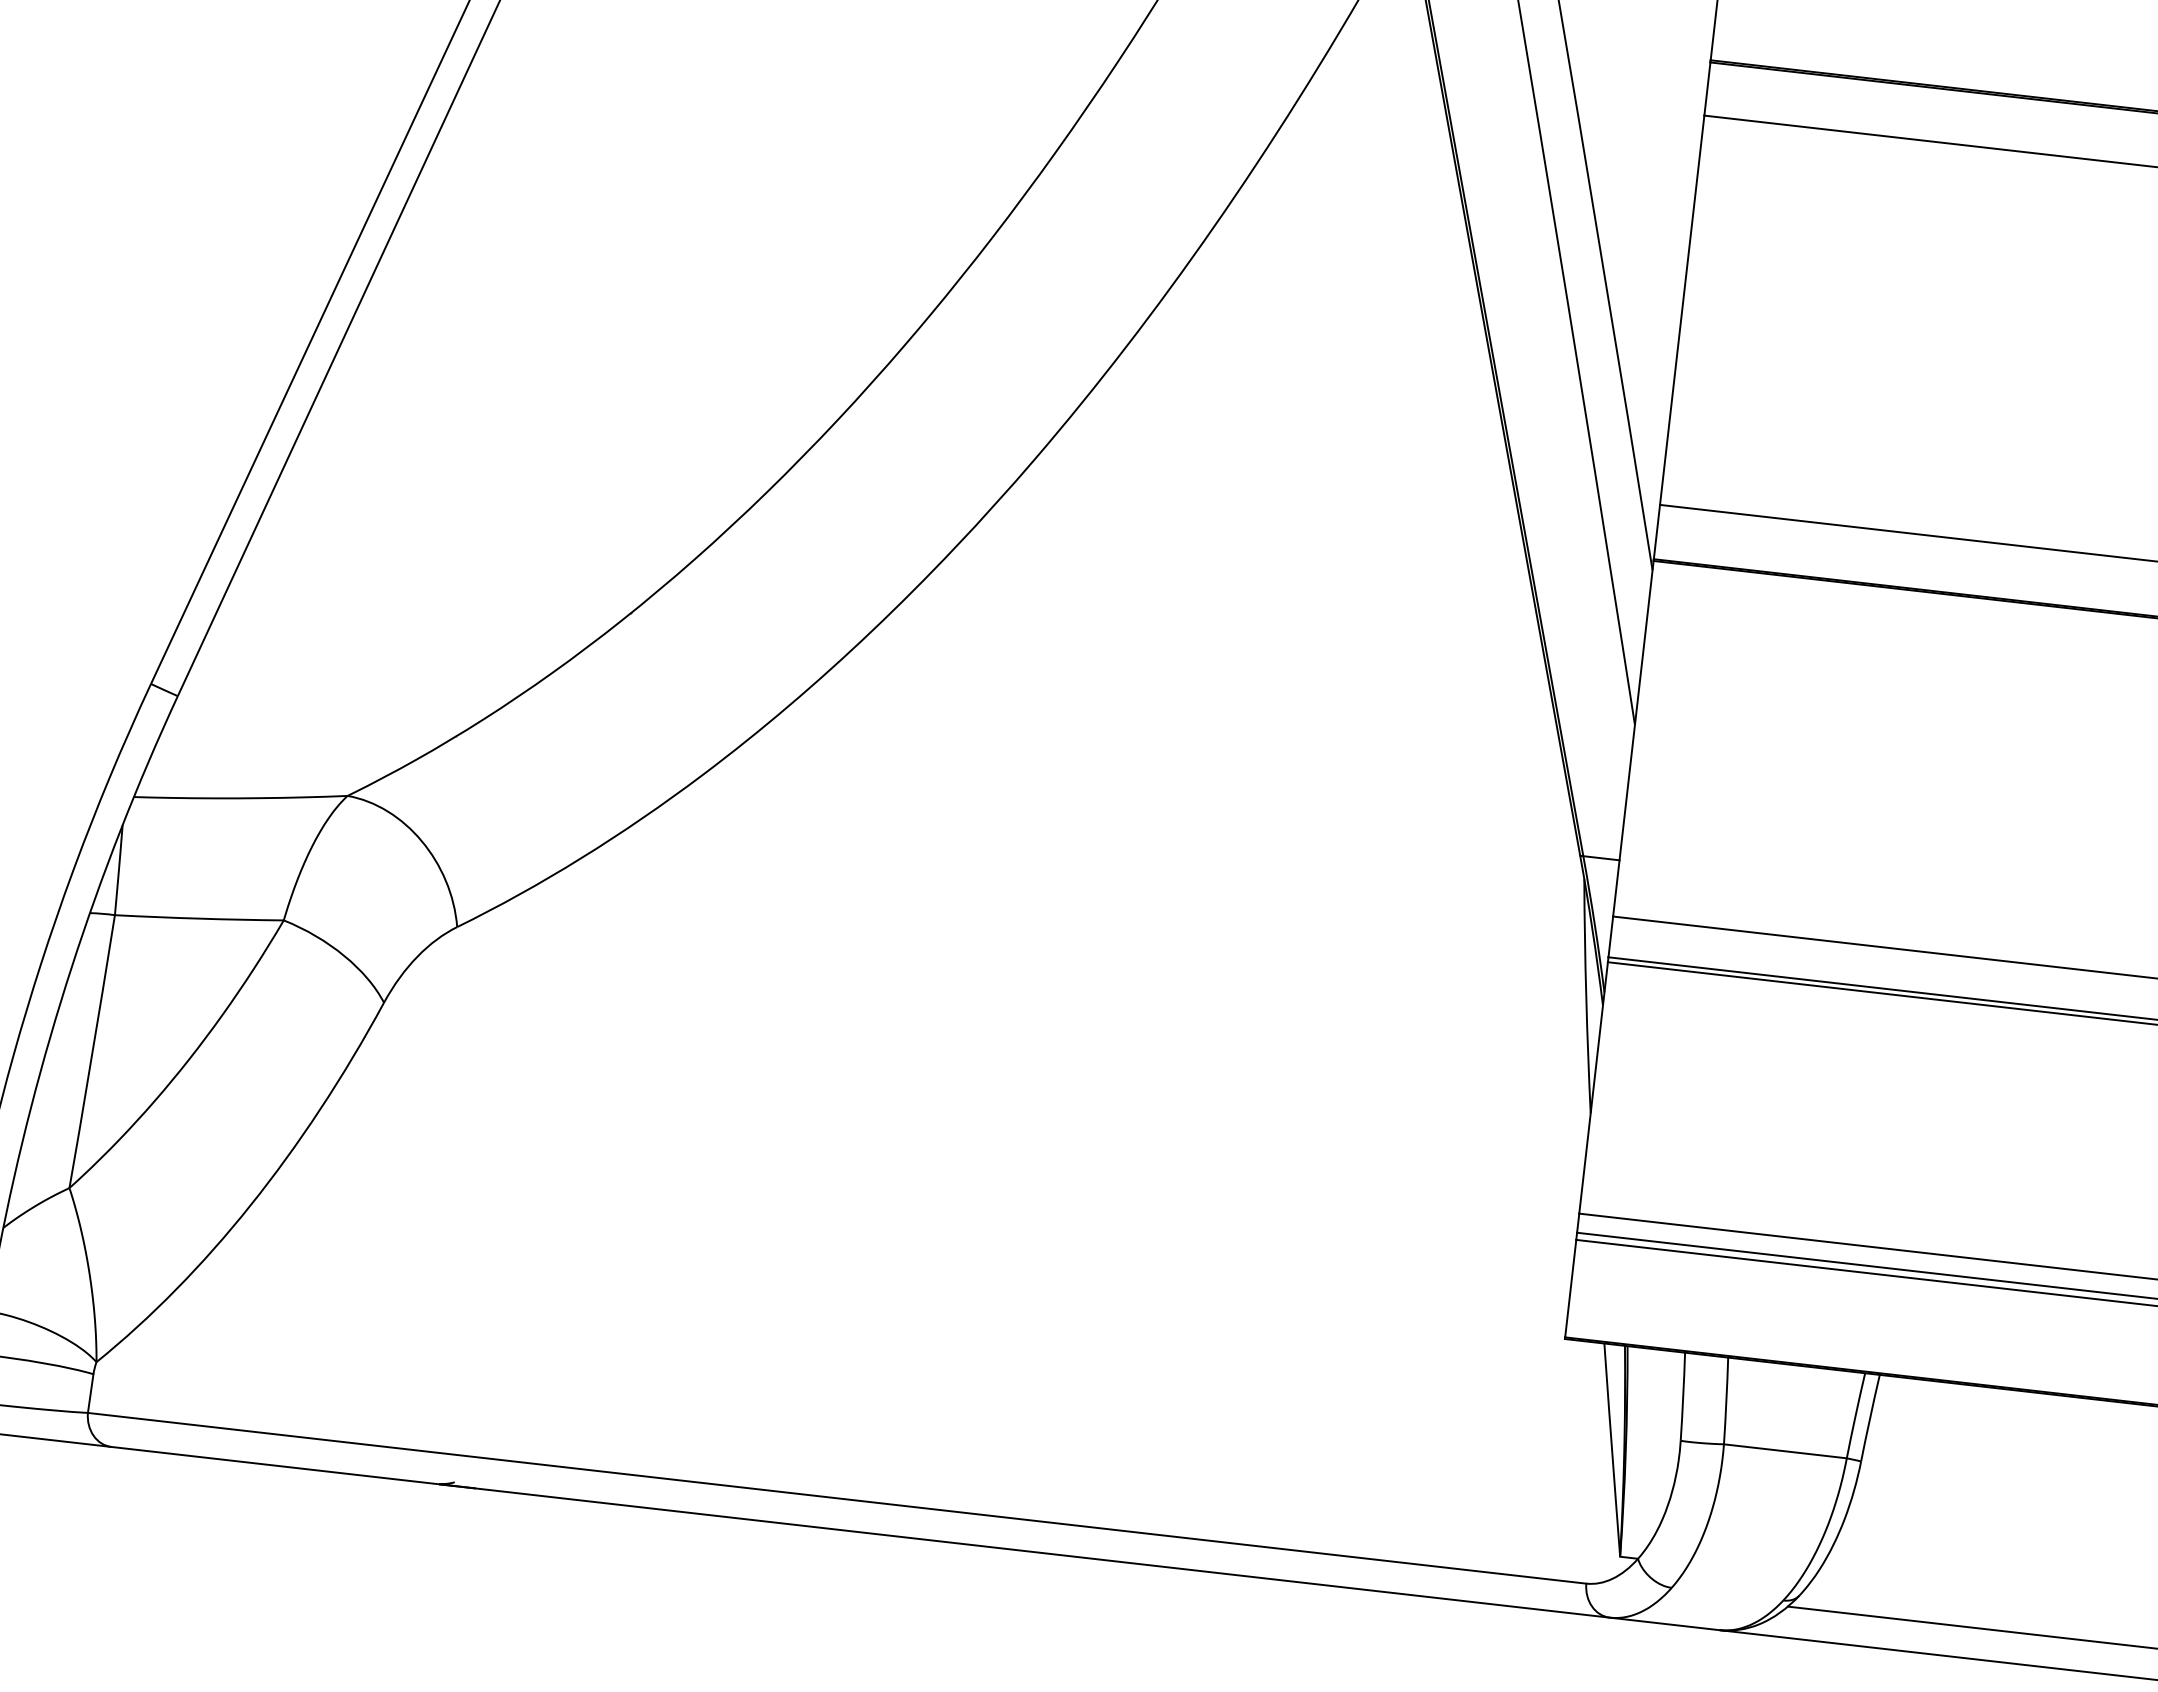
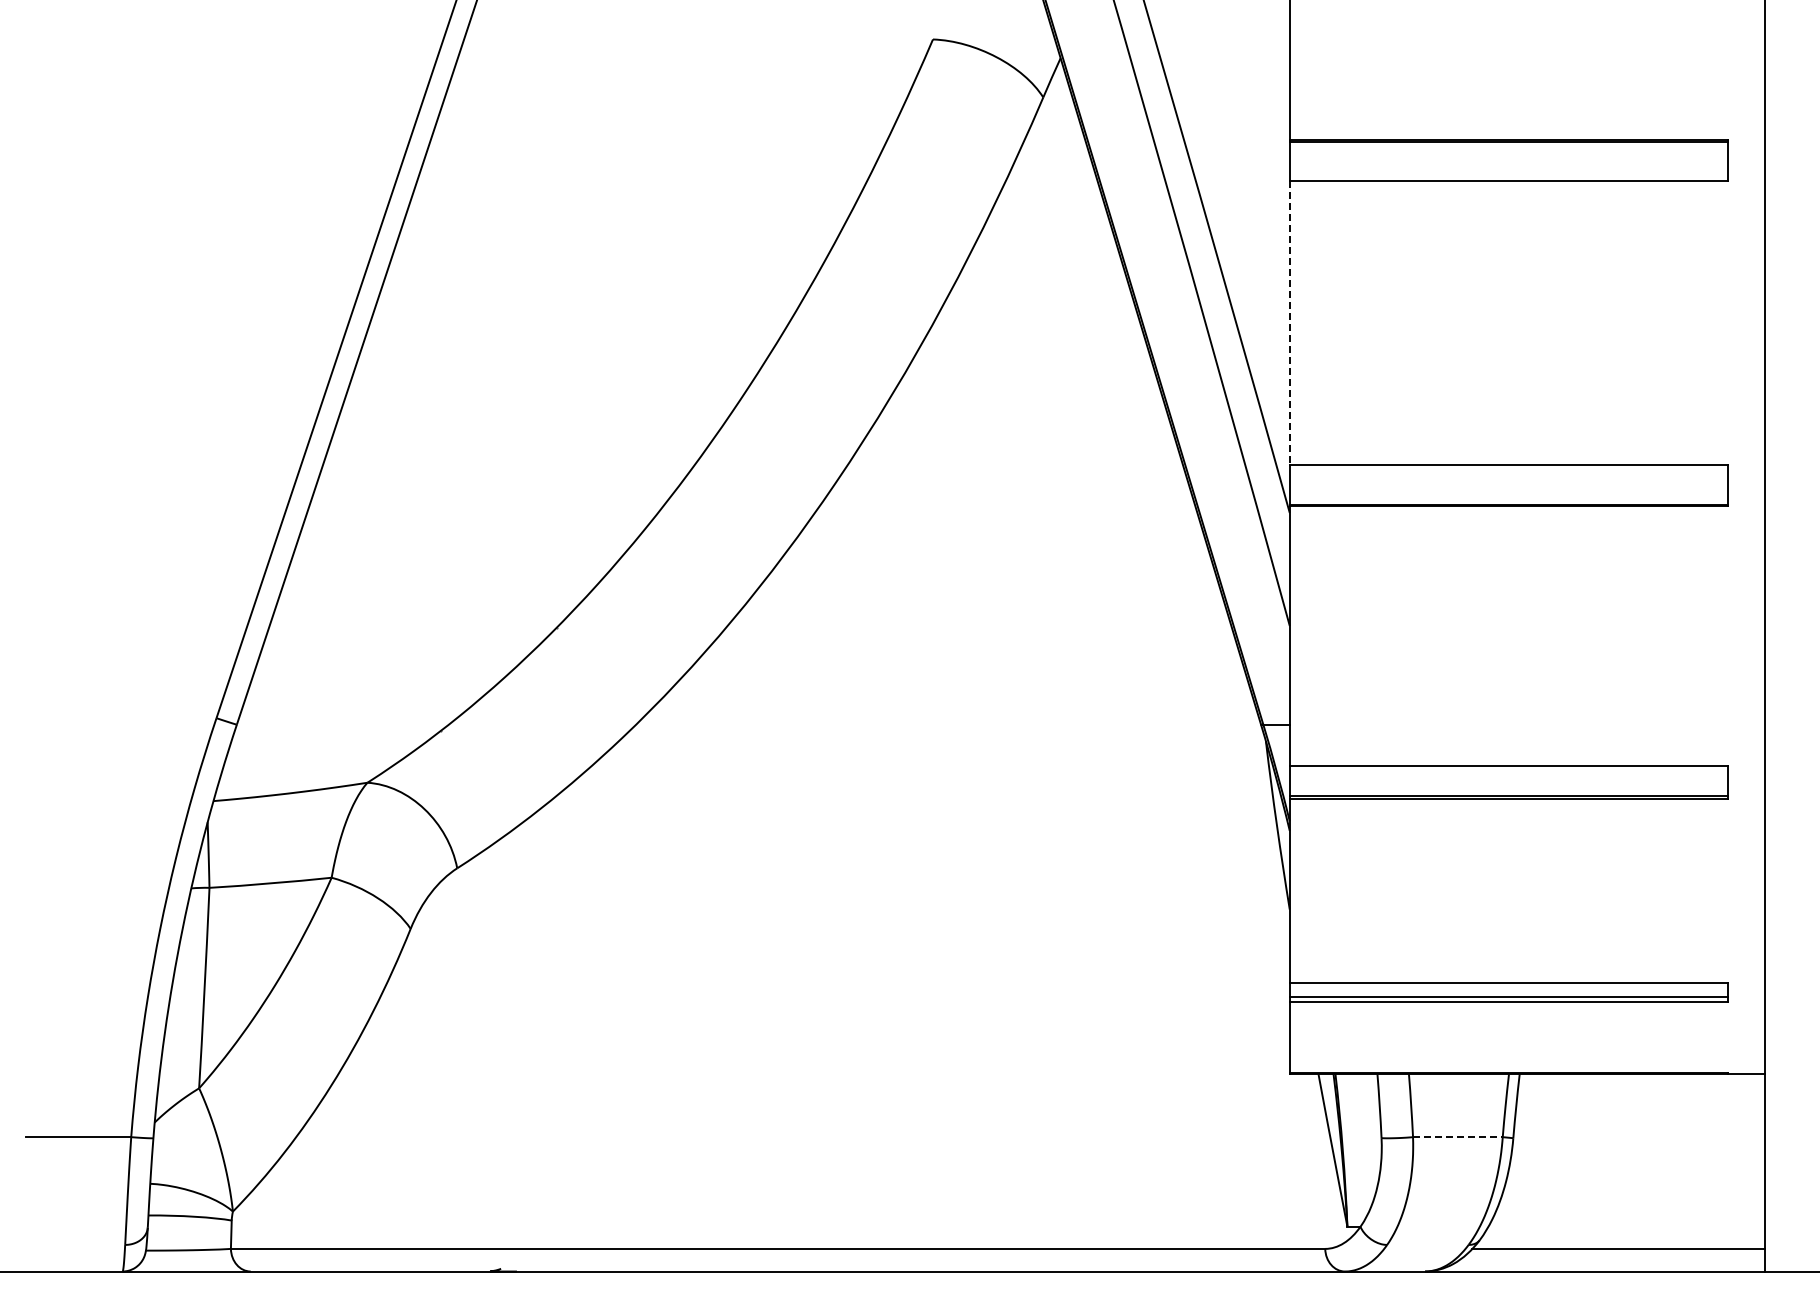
line: (1681, 310) -> (1289, 323), solid -> dashed
line: (1784, 1451) -> (1457, 1137), solid -> dashed

